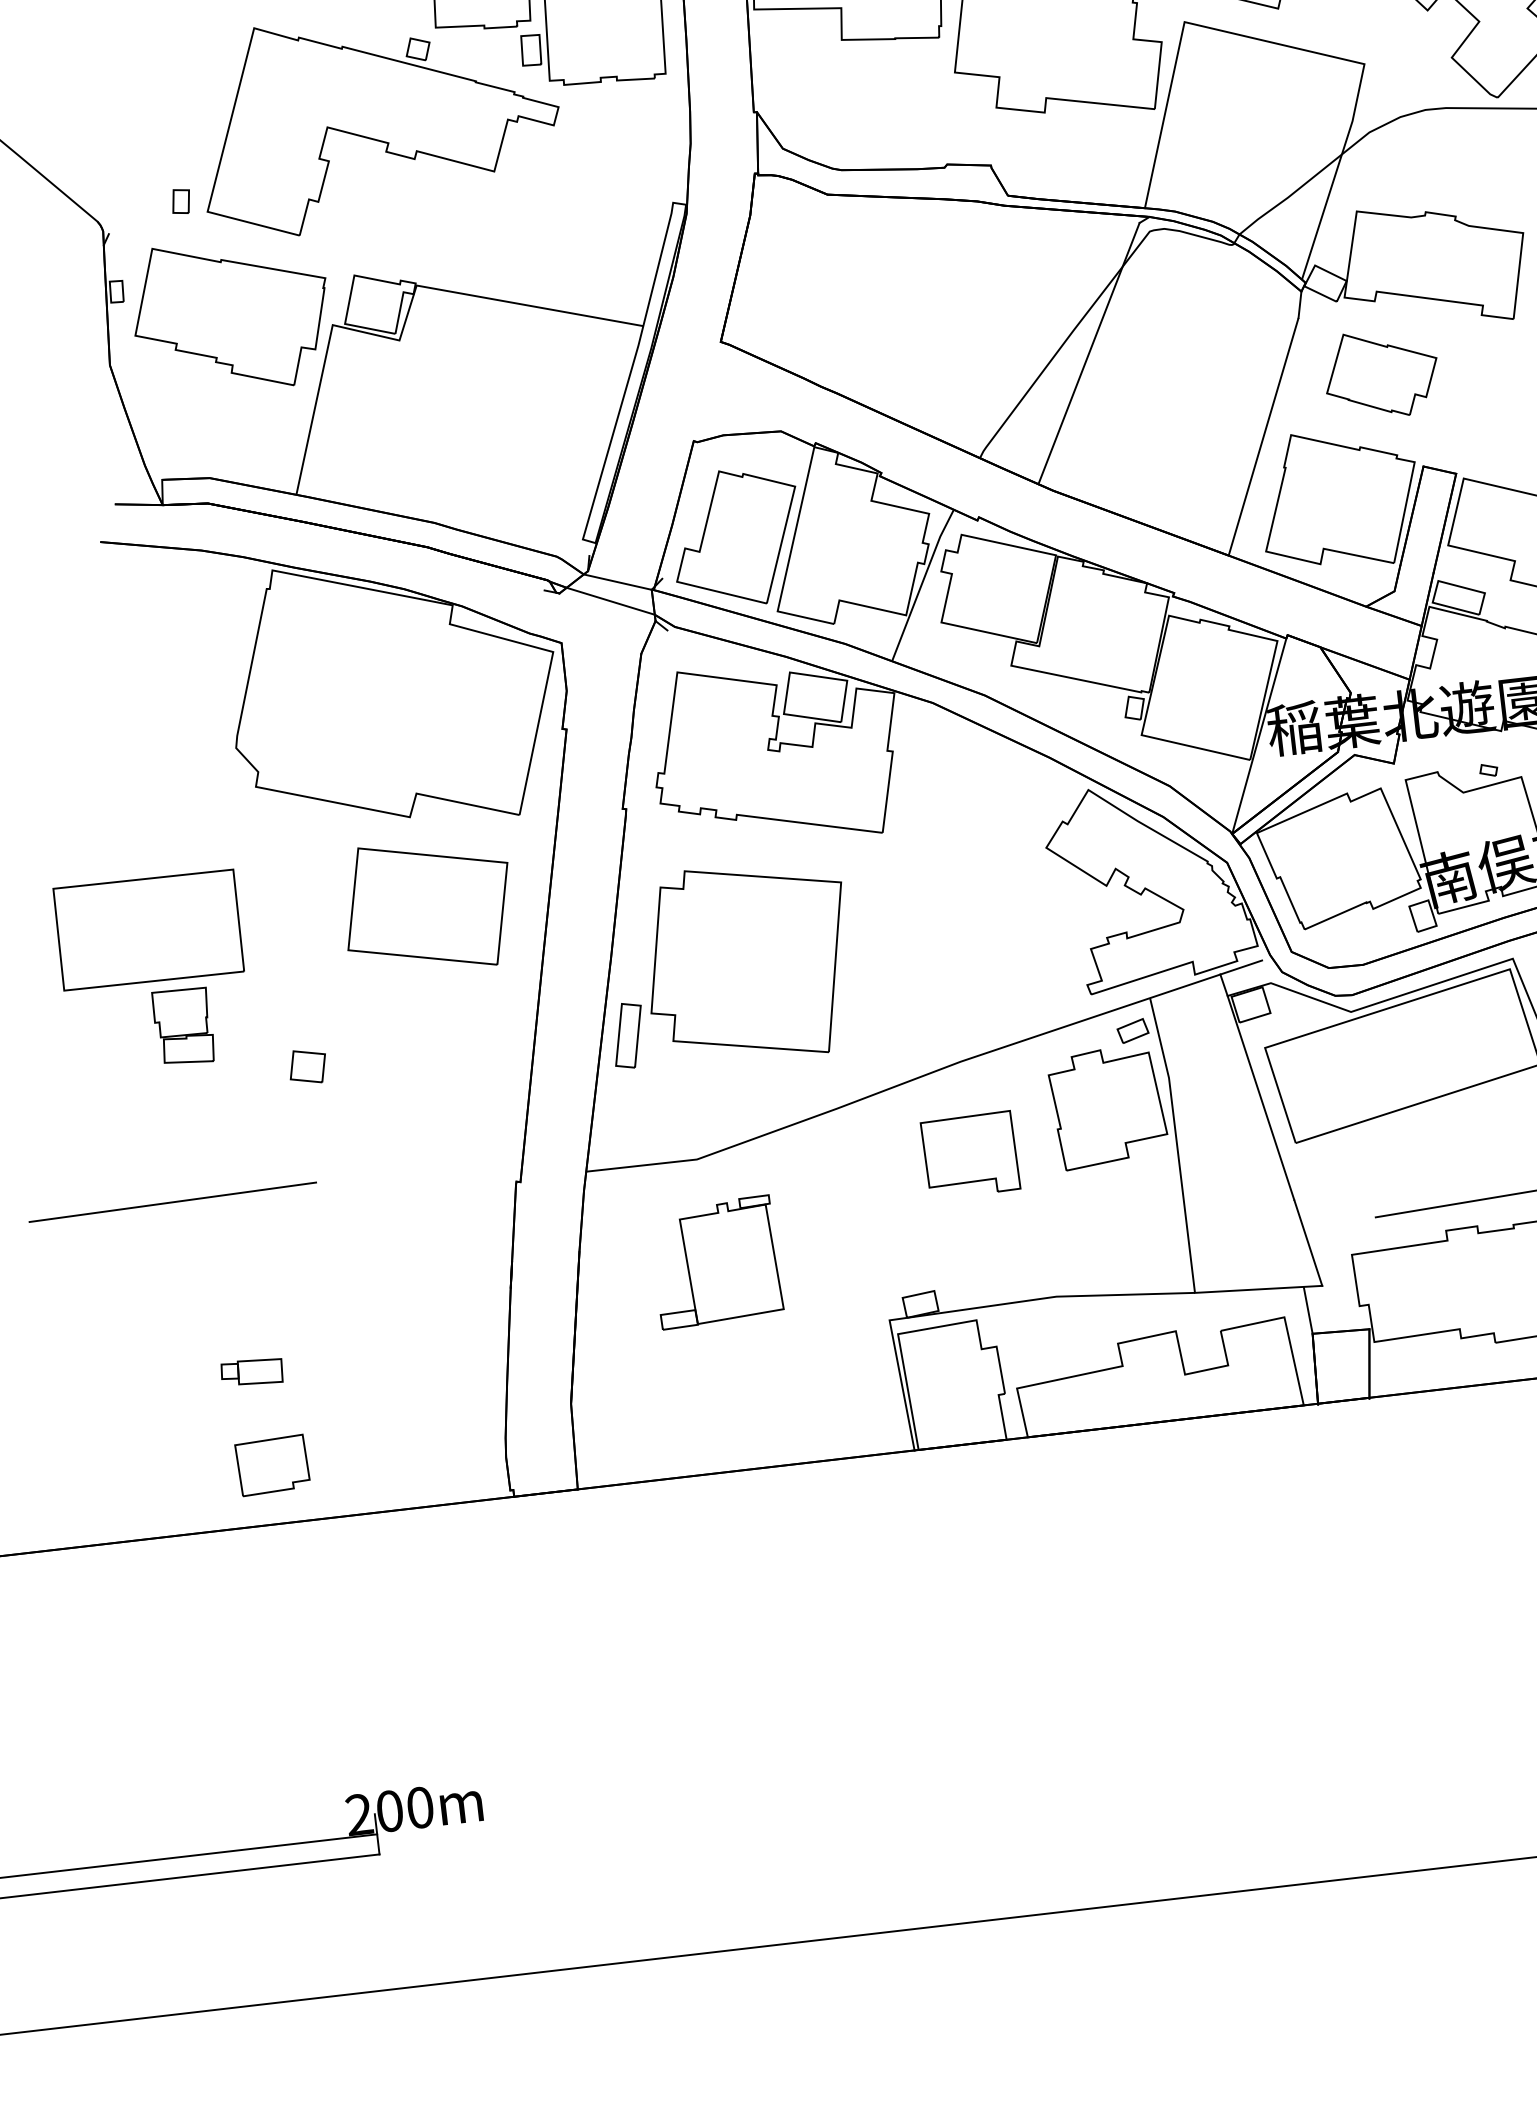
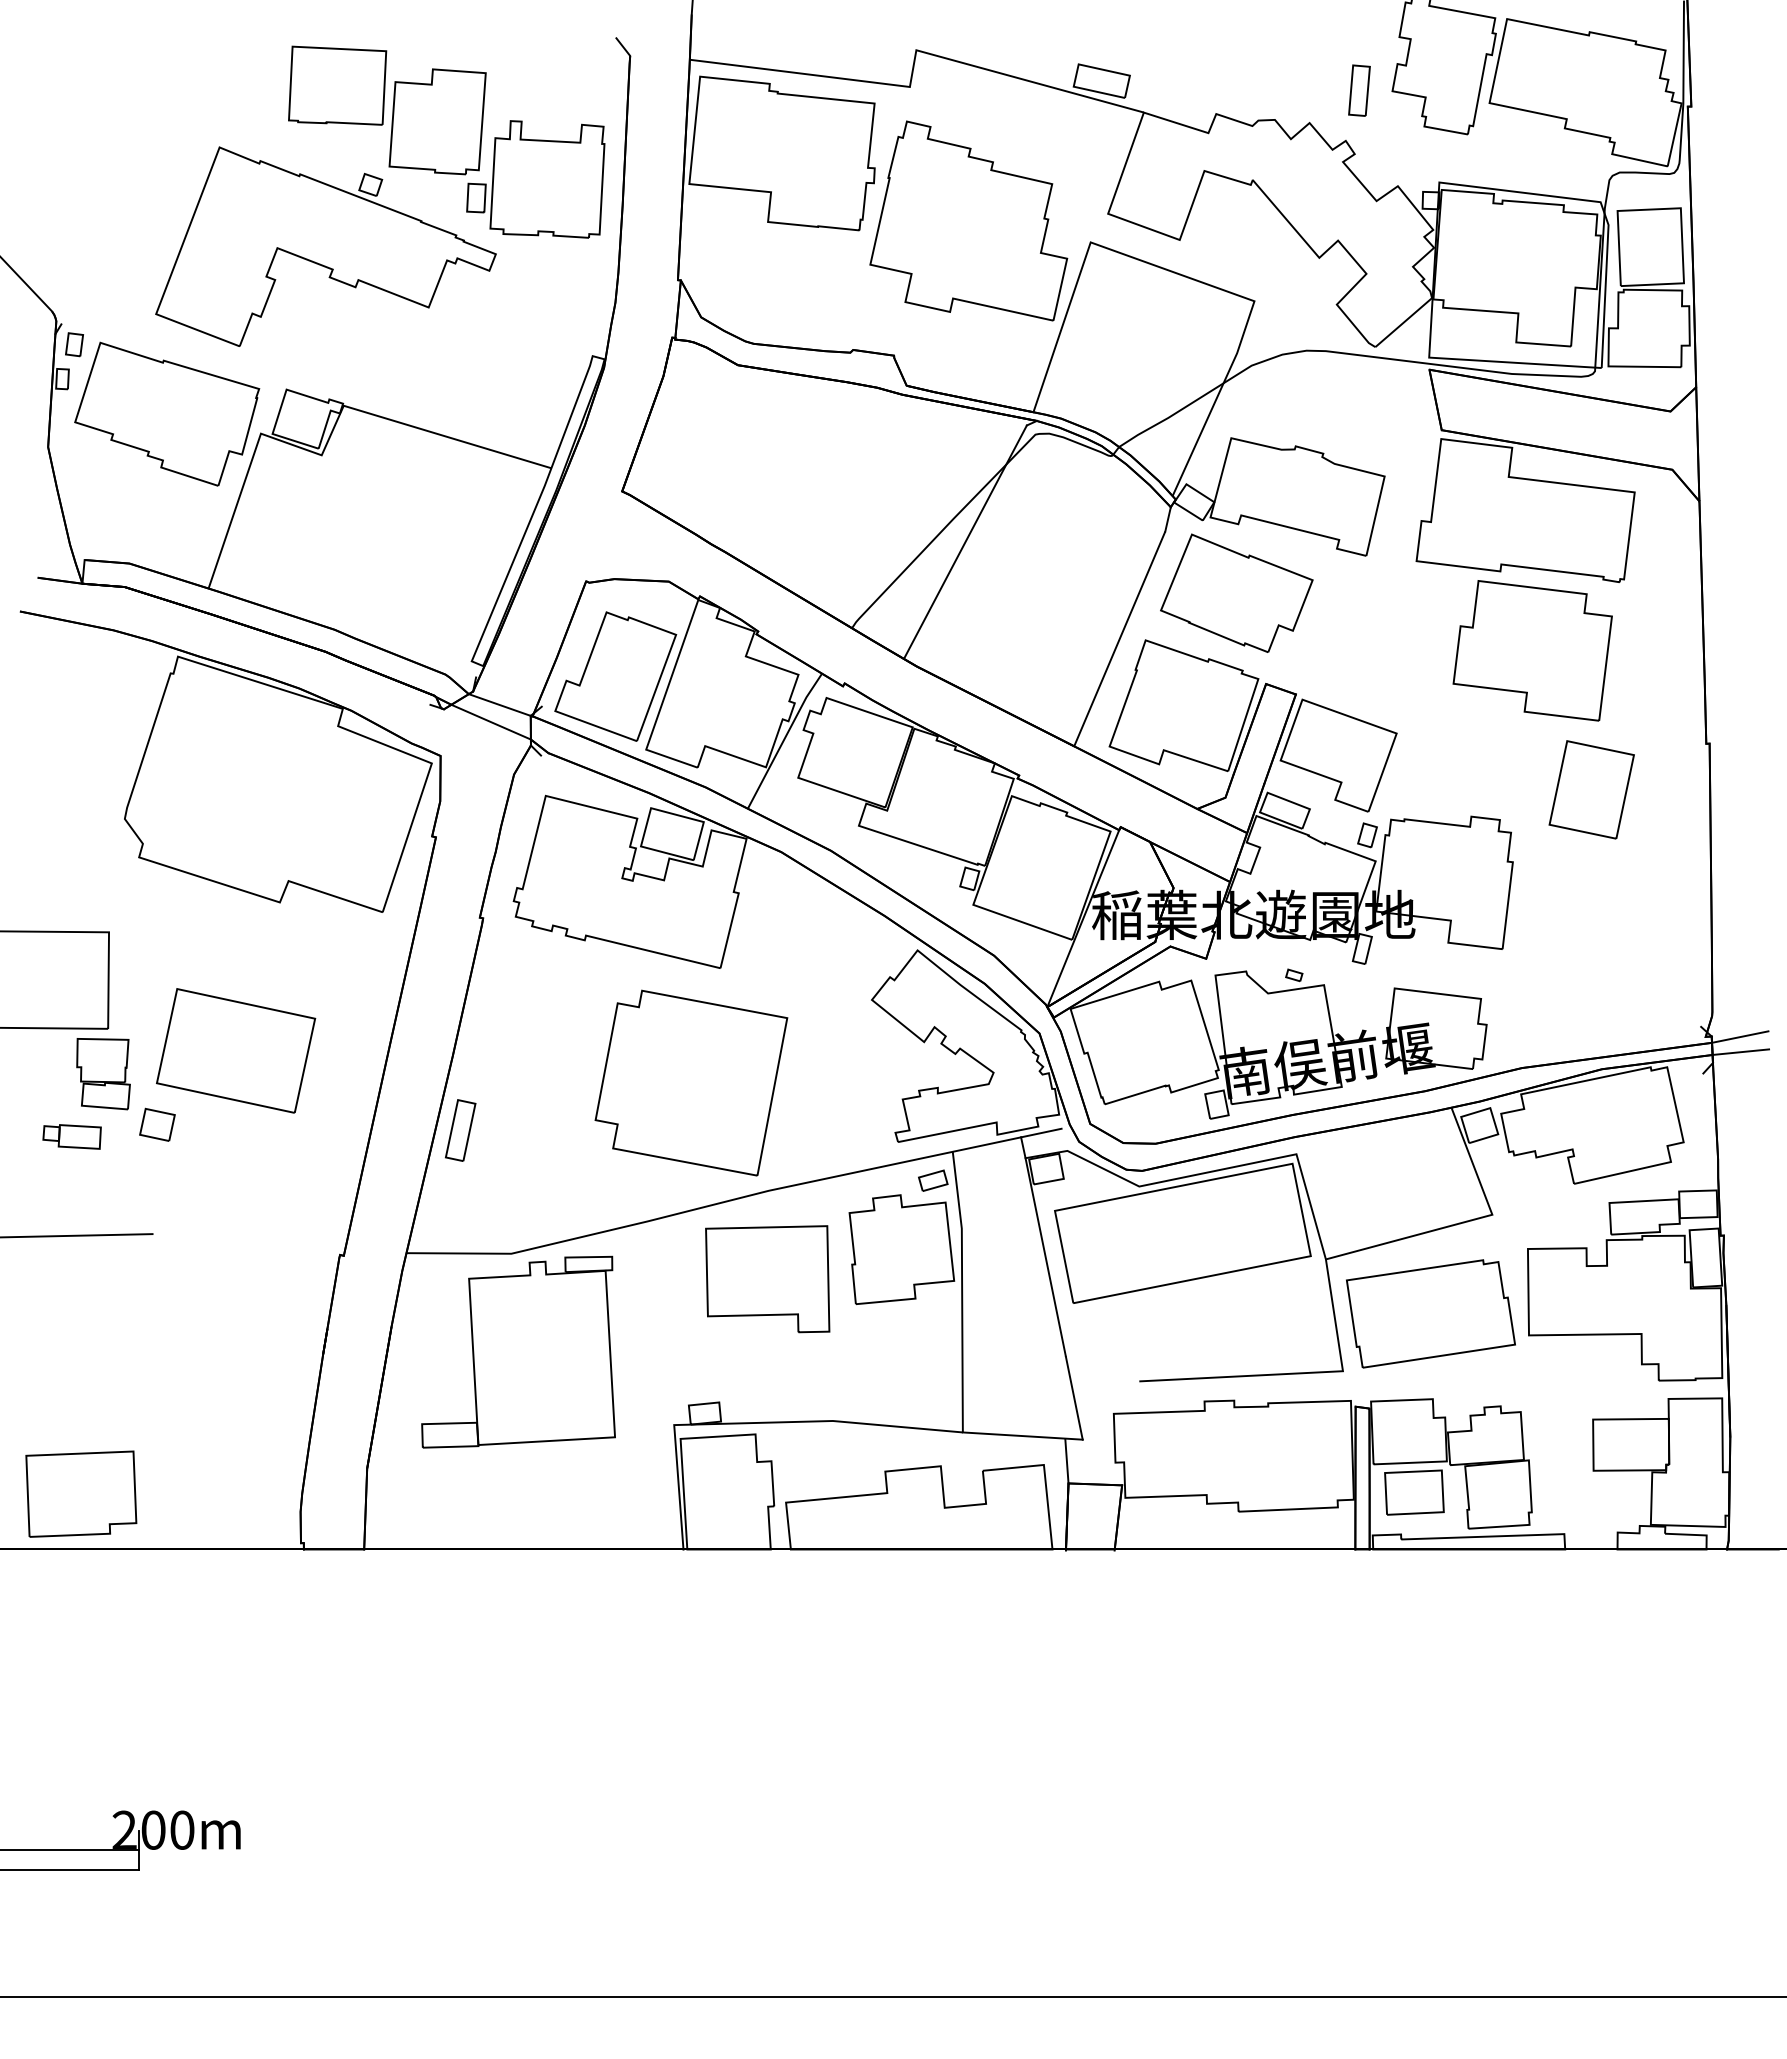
part: (181, 201) -> (74, 344), moved
part: (1381, 373) -> (1236, 592), size x1.43
part: (428, 906) -> (236, 1050), moved
part: (747, 962) -> (691, 1082), moved
part: (183, 1027) -> (103, 1074), moved
part: (970, 1155) -> (767, 1279), size x1.43
part: (716, 1261) -> (518, 1351), size x1.67
part: (251, 1372) -> (71, 1136), moved
part: (272, 1464) -> (81, 1493), size x1.67

